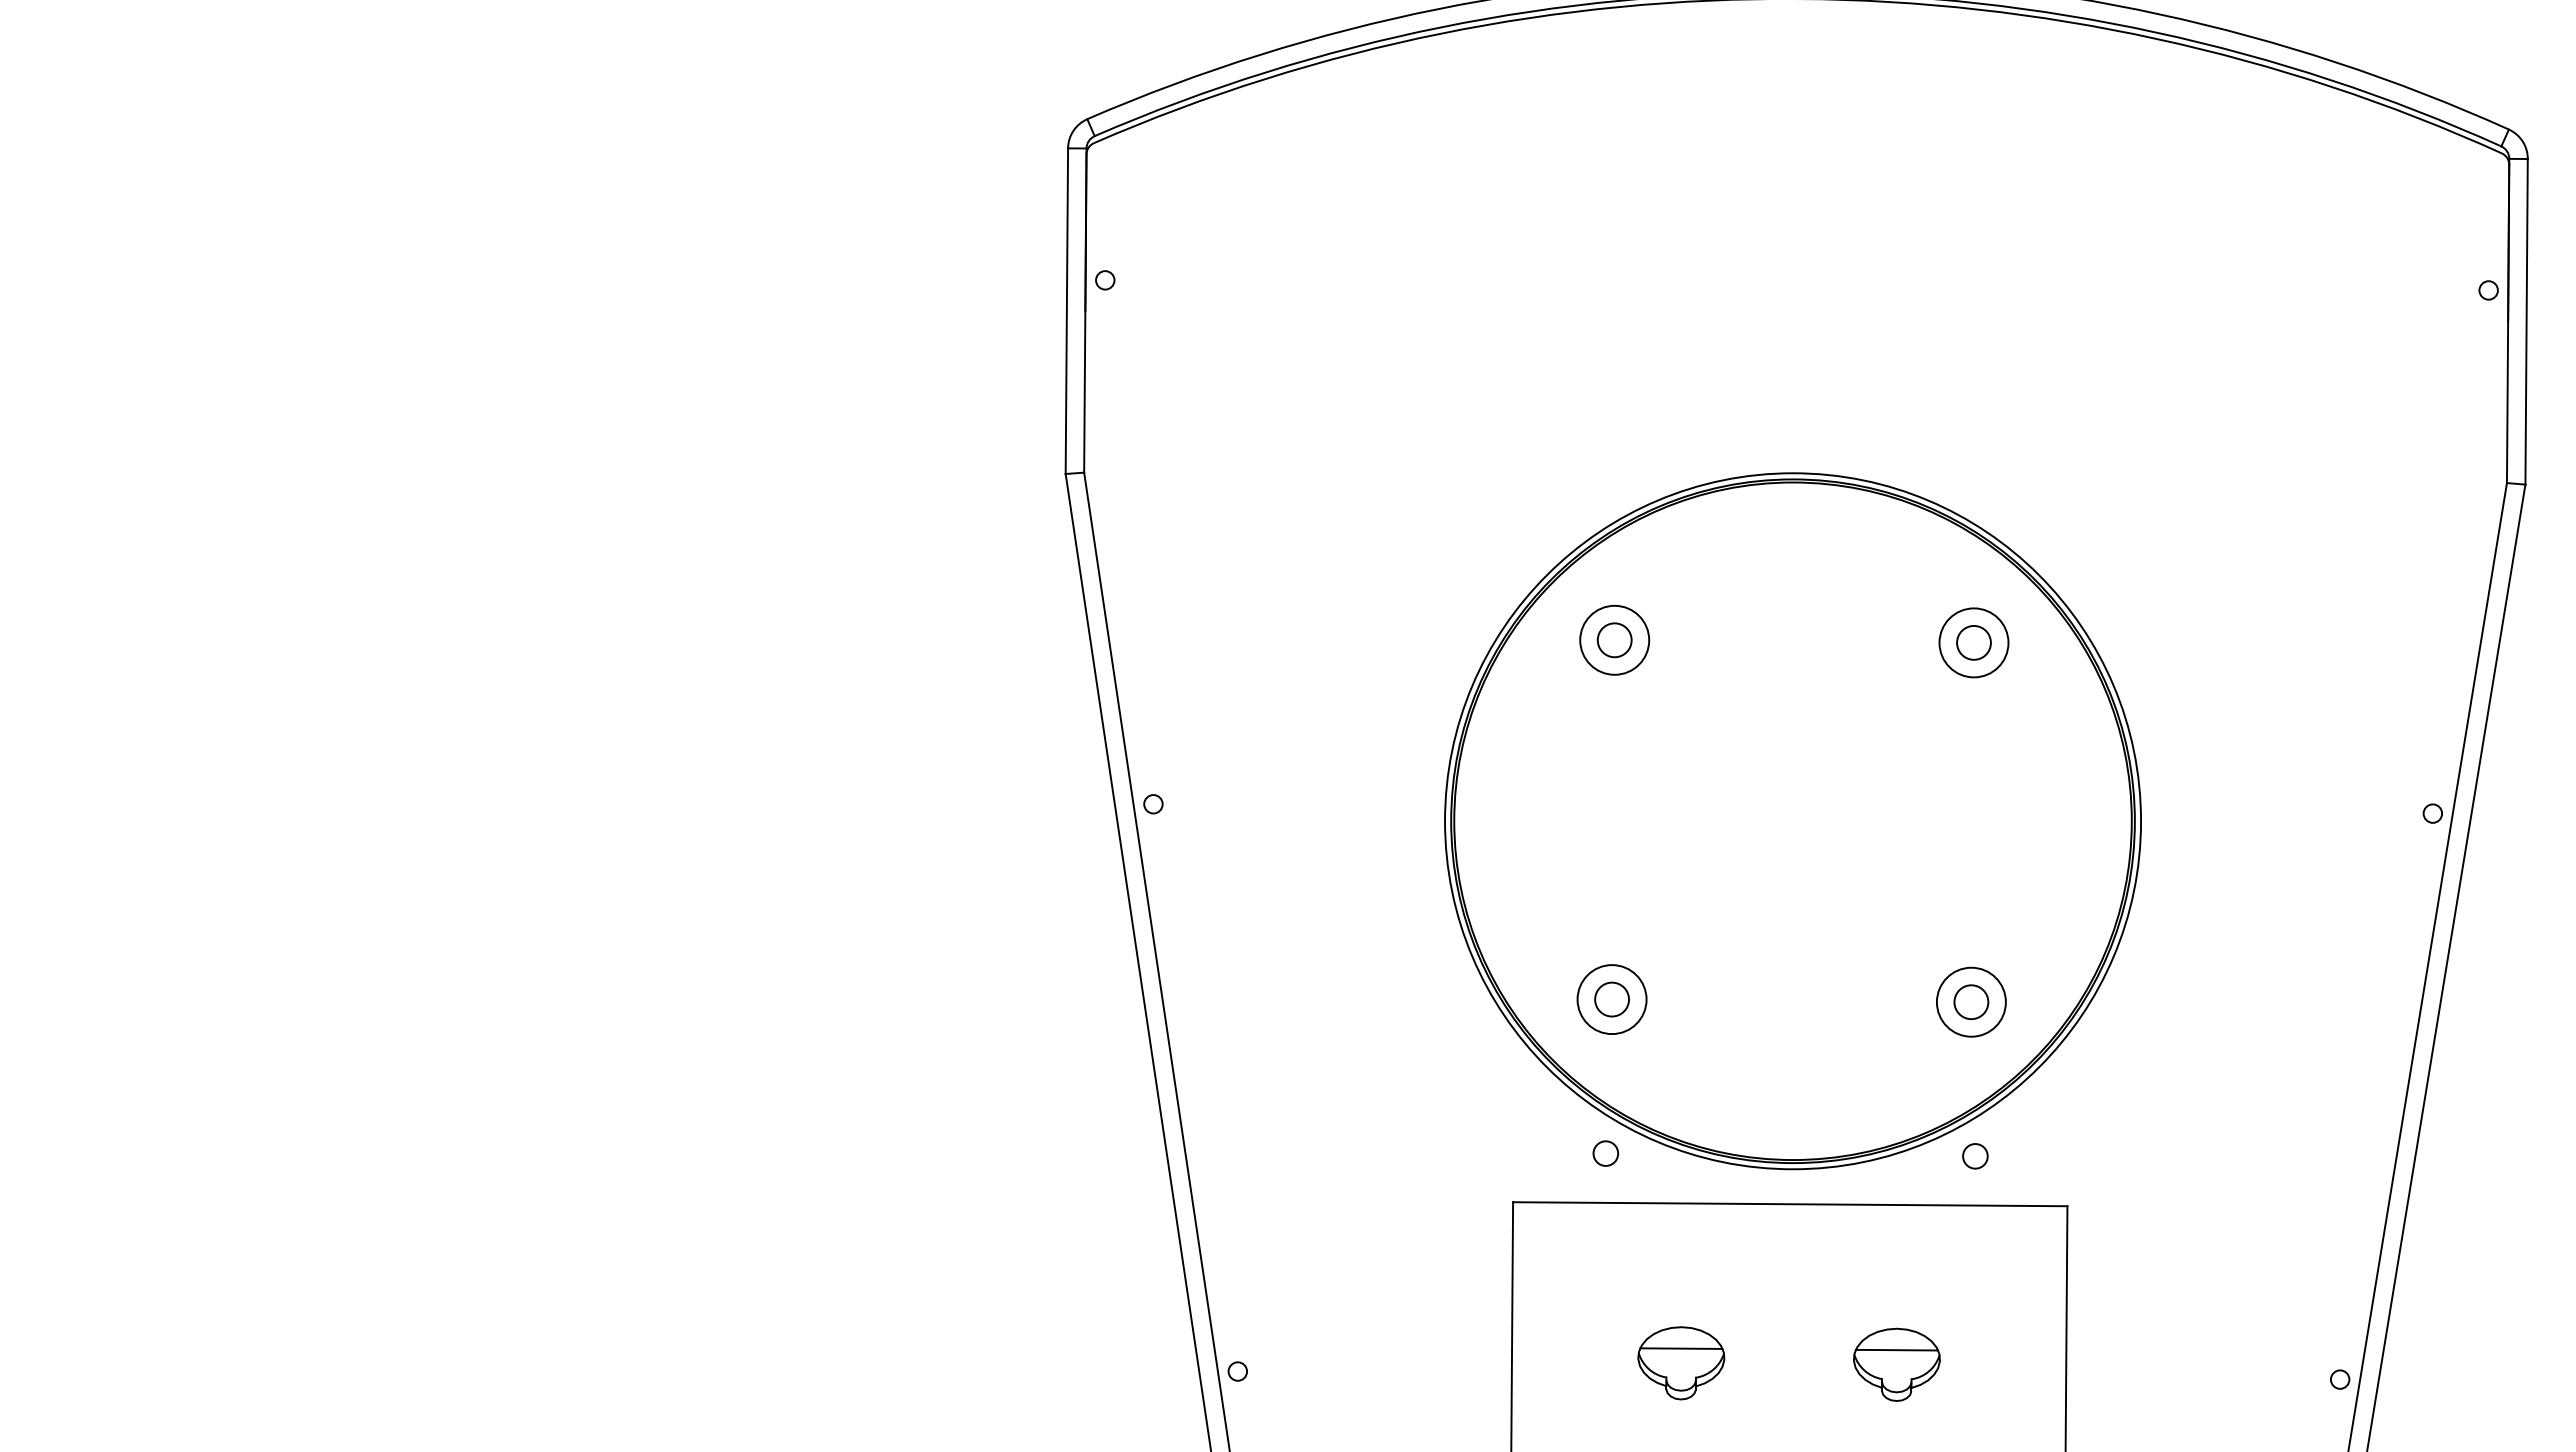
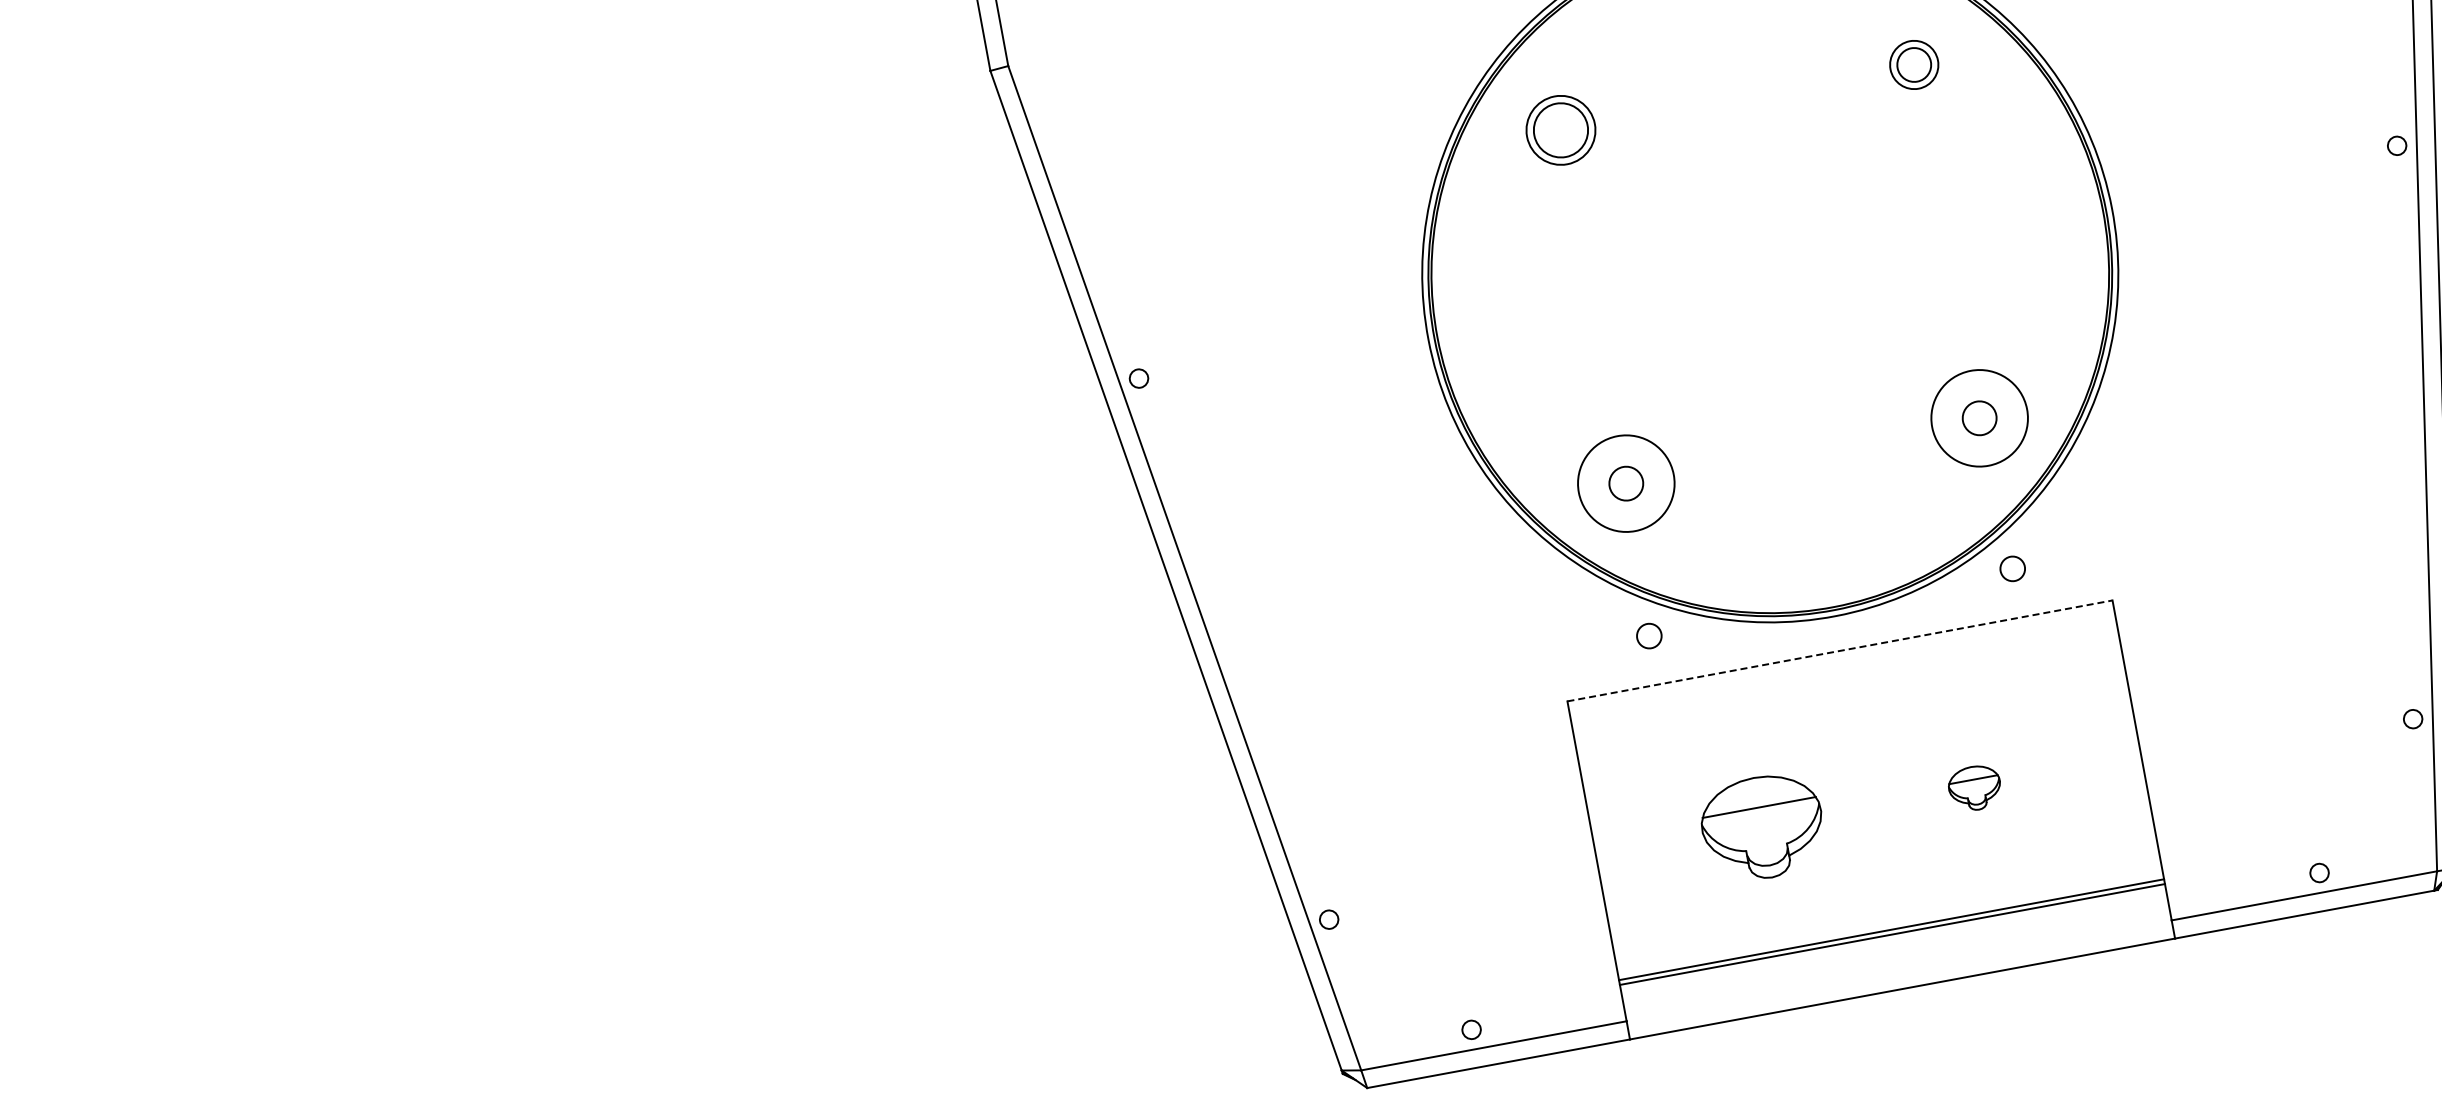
circle: (1614, 640) -> (1560, 130), size x1.6
circle: (1973, 642) -> (1913, 64), size x0.7
circle: (1611, 999) -> (1625, 483), size x1.4
circle: (1970, 1001) -> (1978, 417), size x1.4
line: (1790, 1204) -> (1840, 651), solid -> dashed
part: (1681, 1363) -> (1763, 827), size x1.4
part: (1896, 1364) -> (1974, 788), size x0.6

